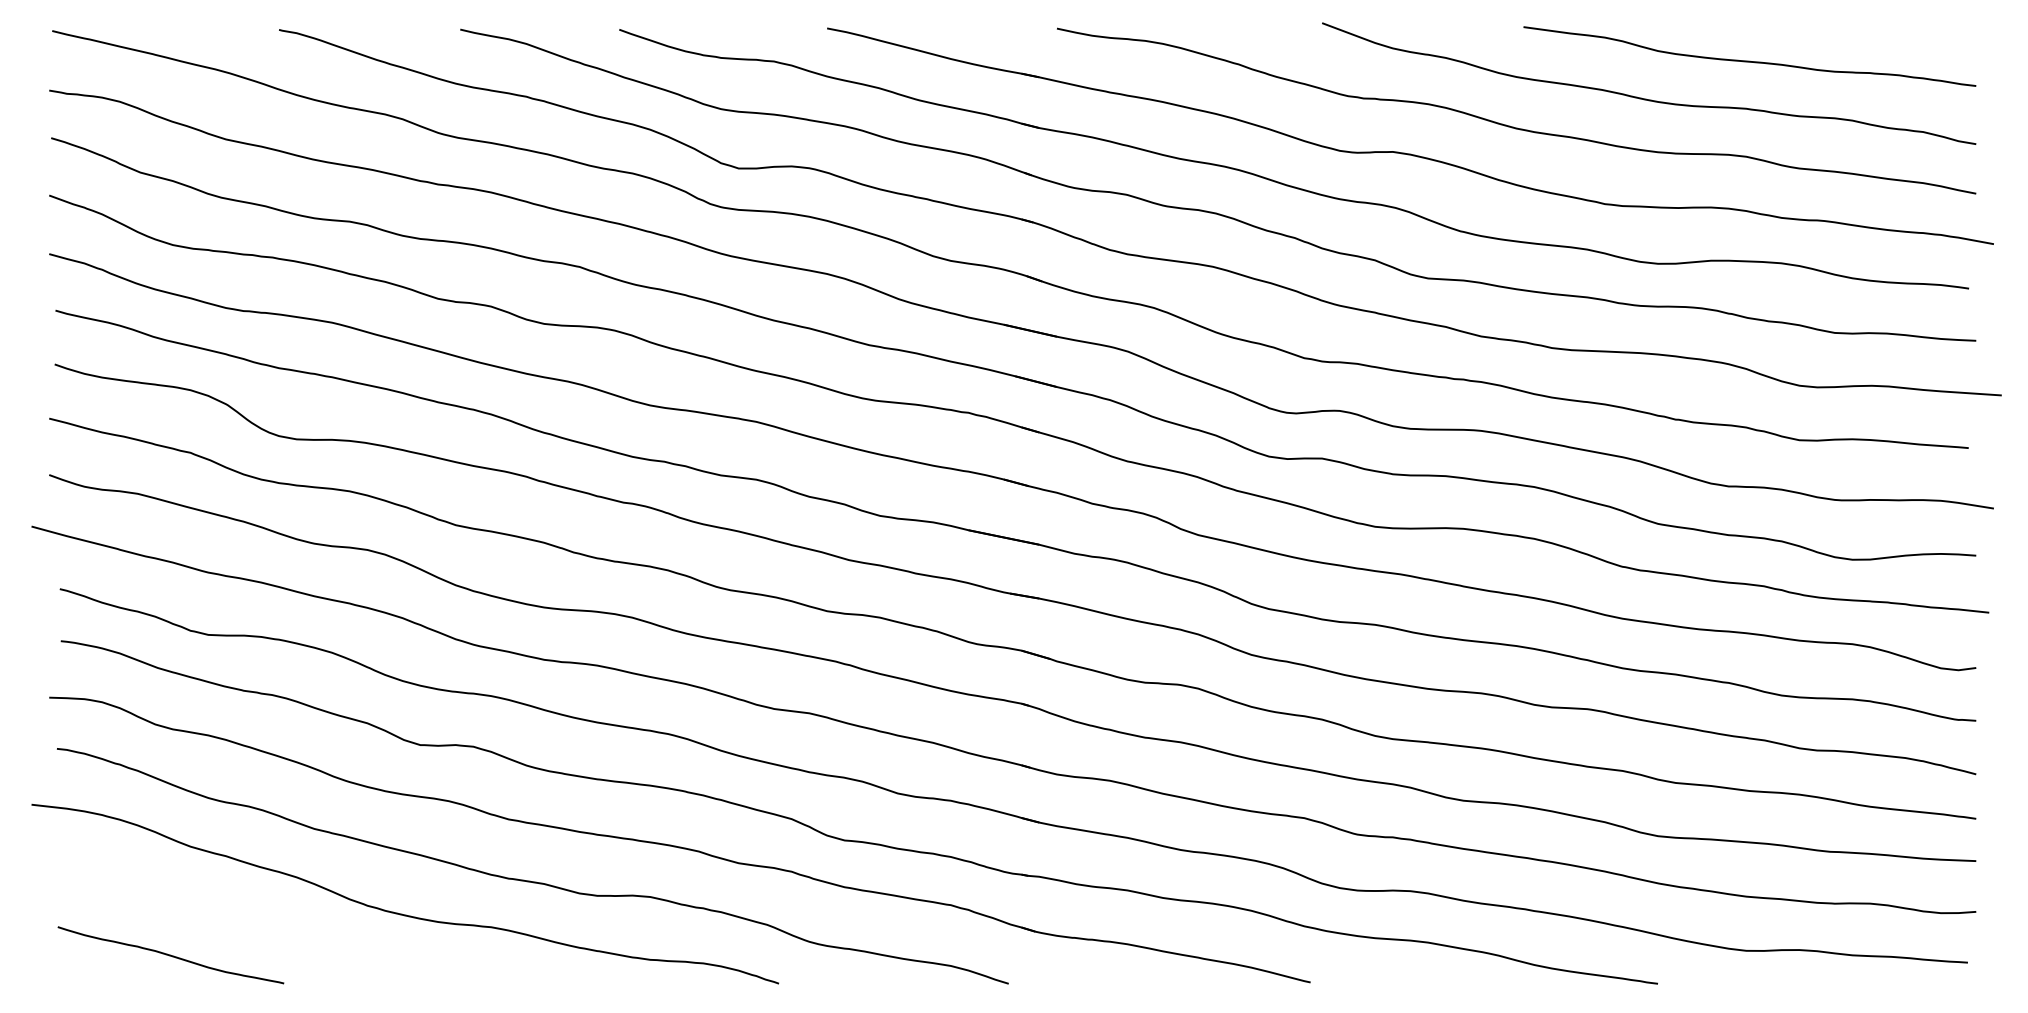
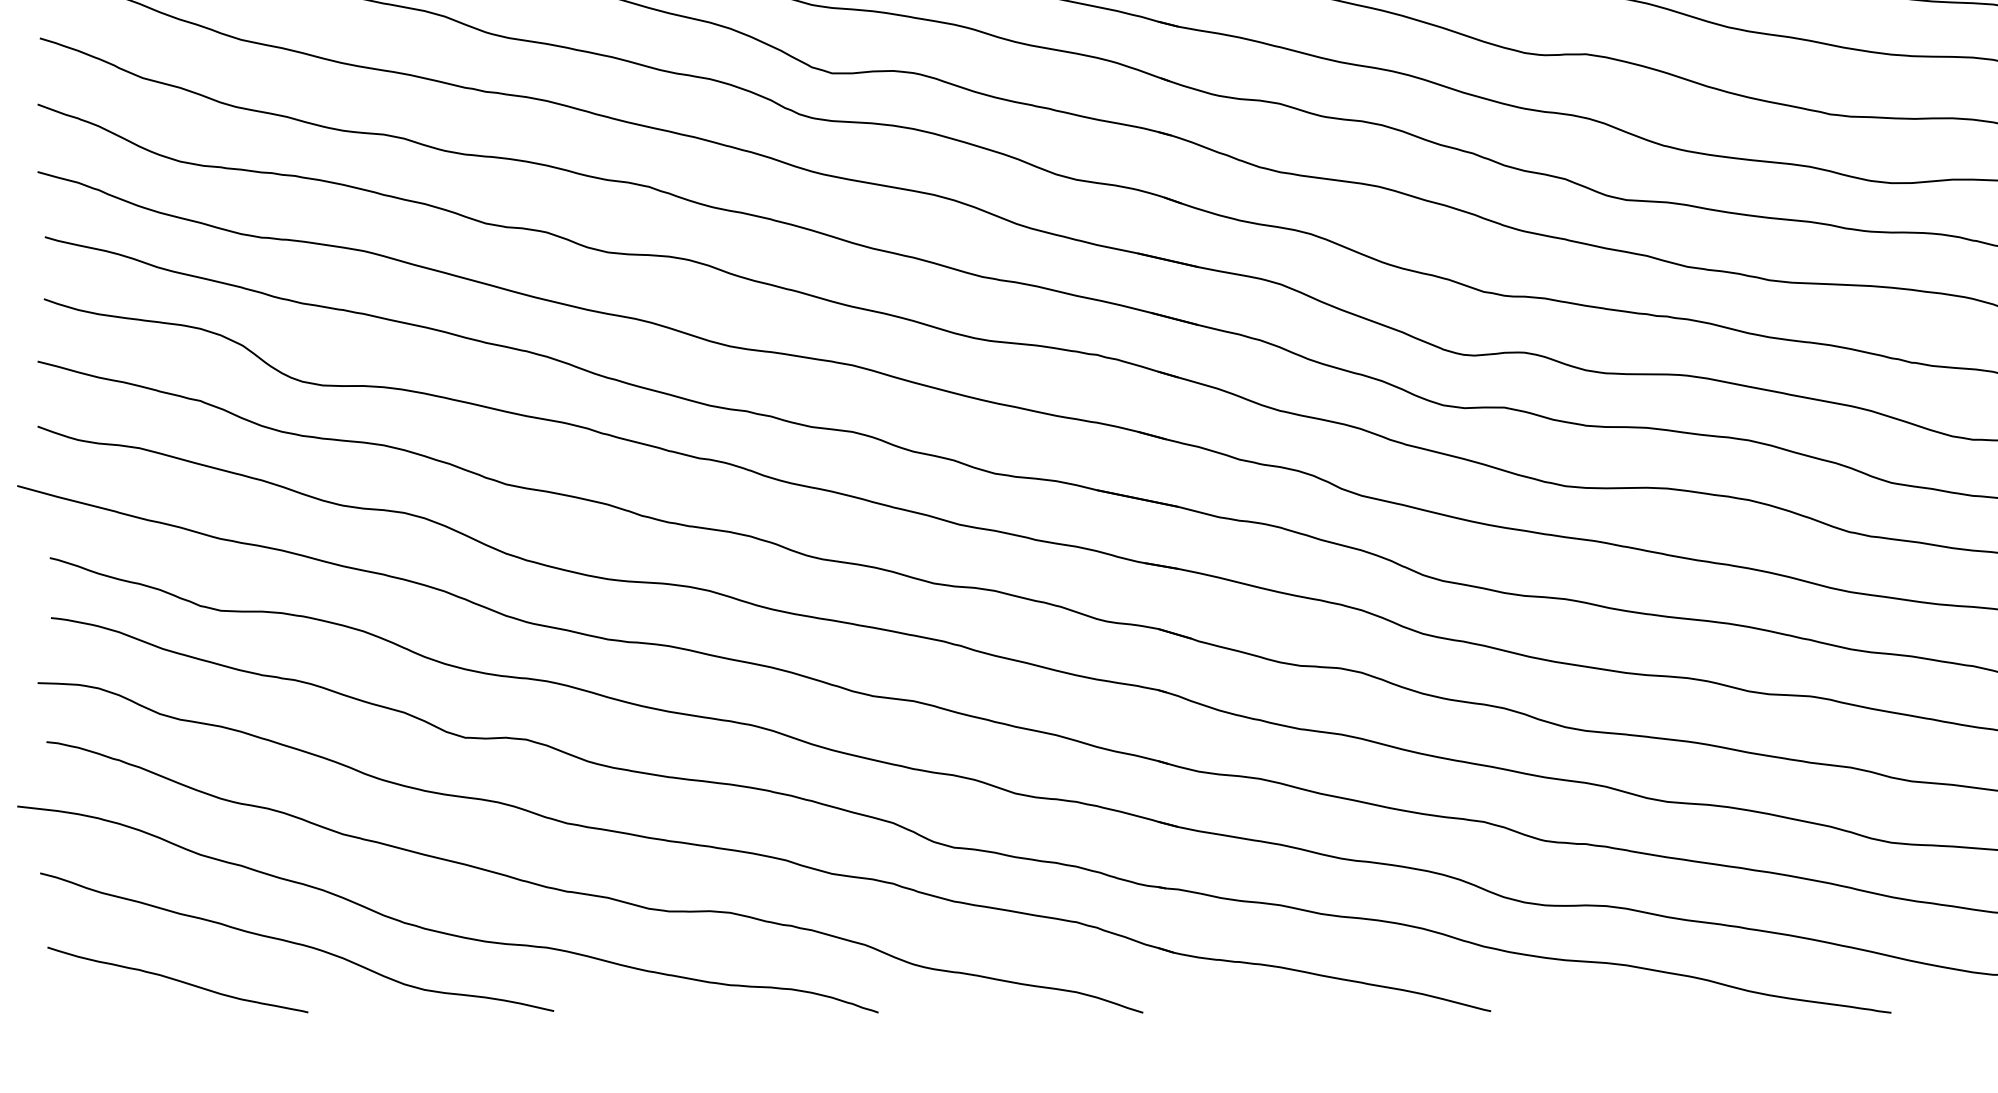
curve: (274, 922) -> (297, 942), added

